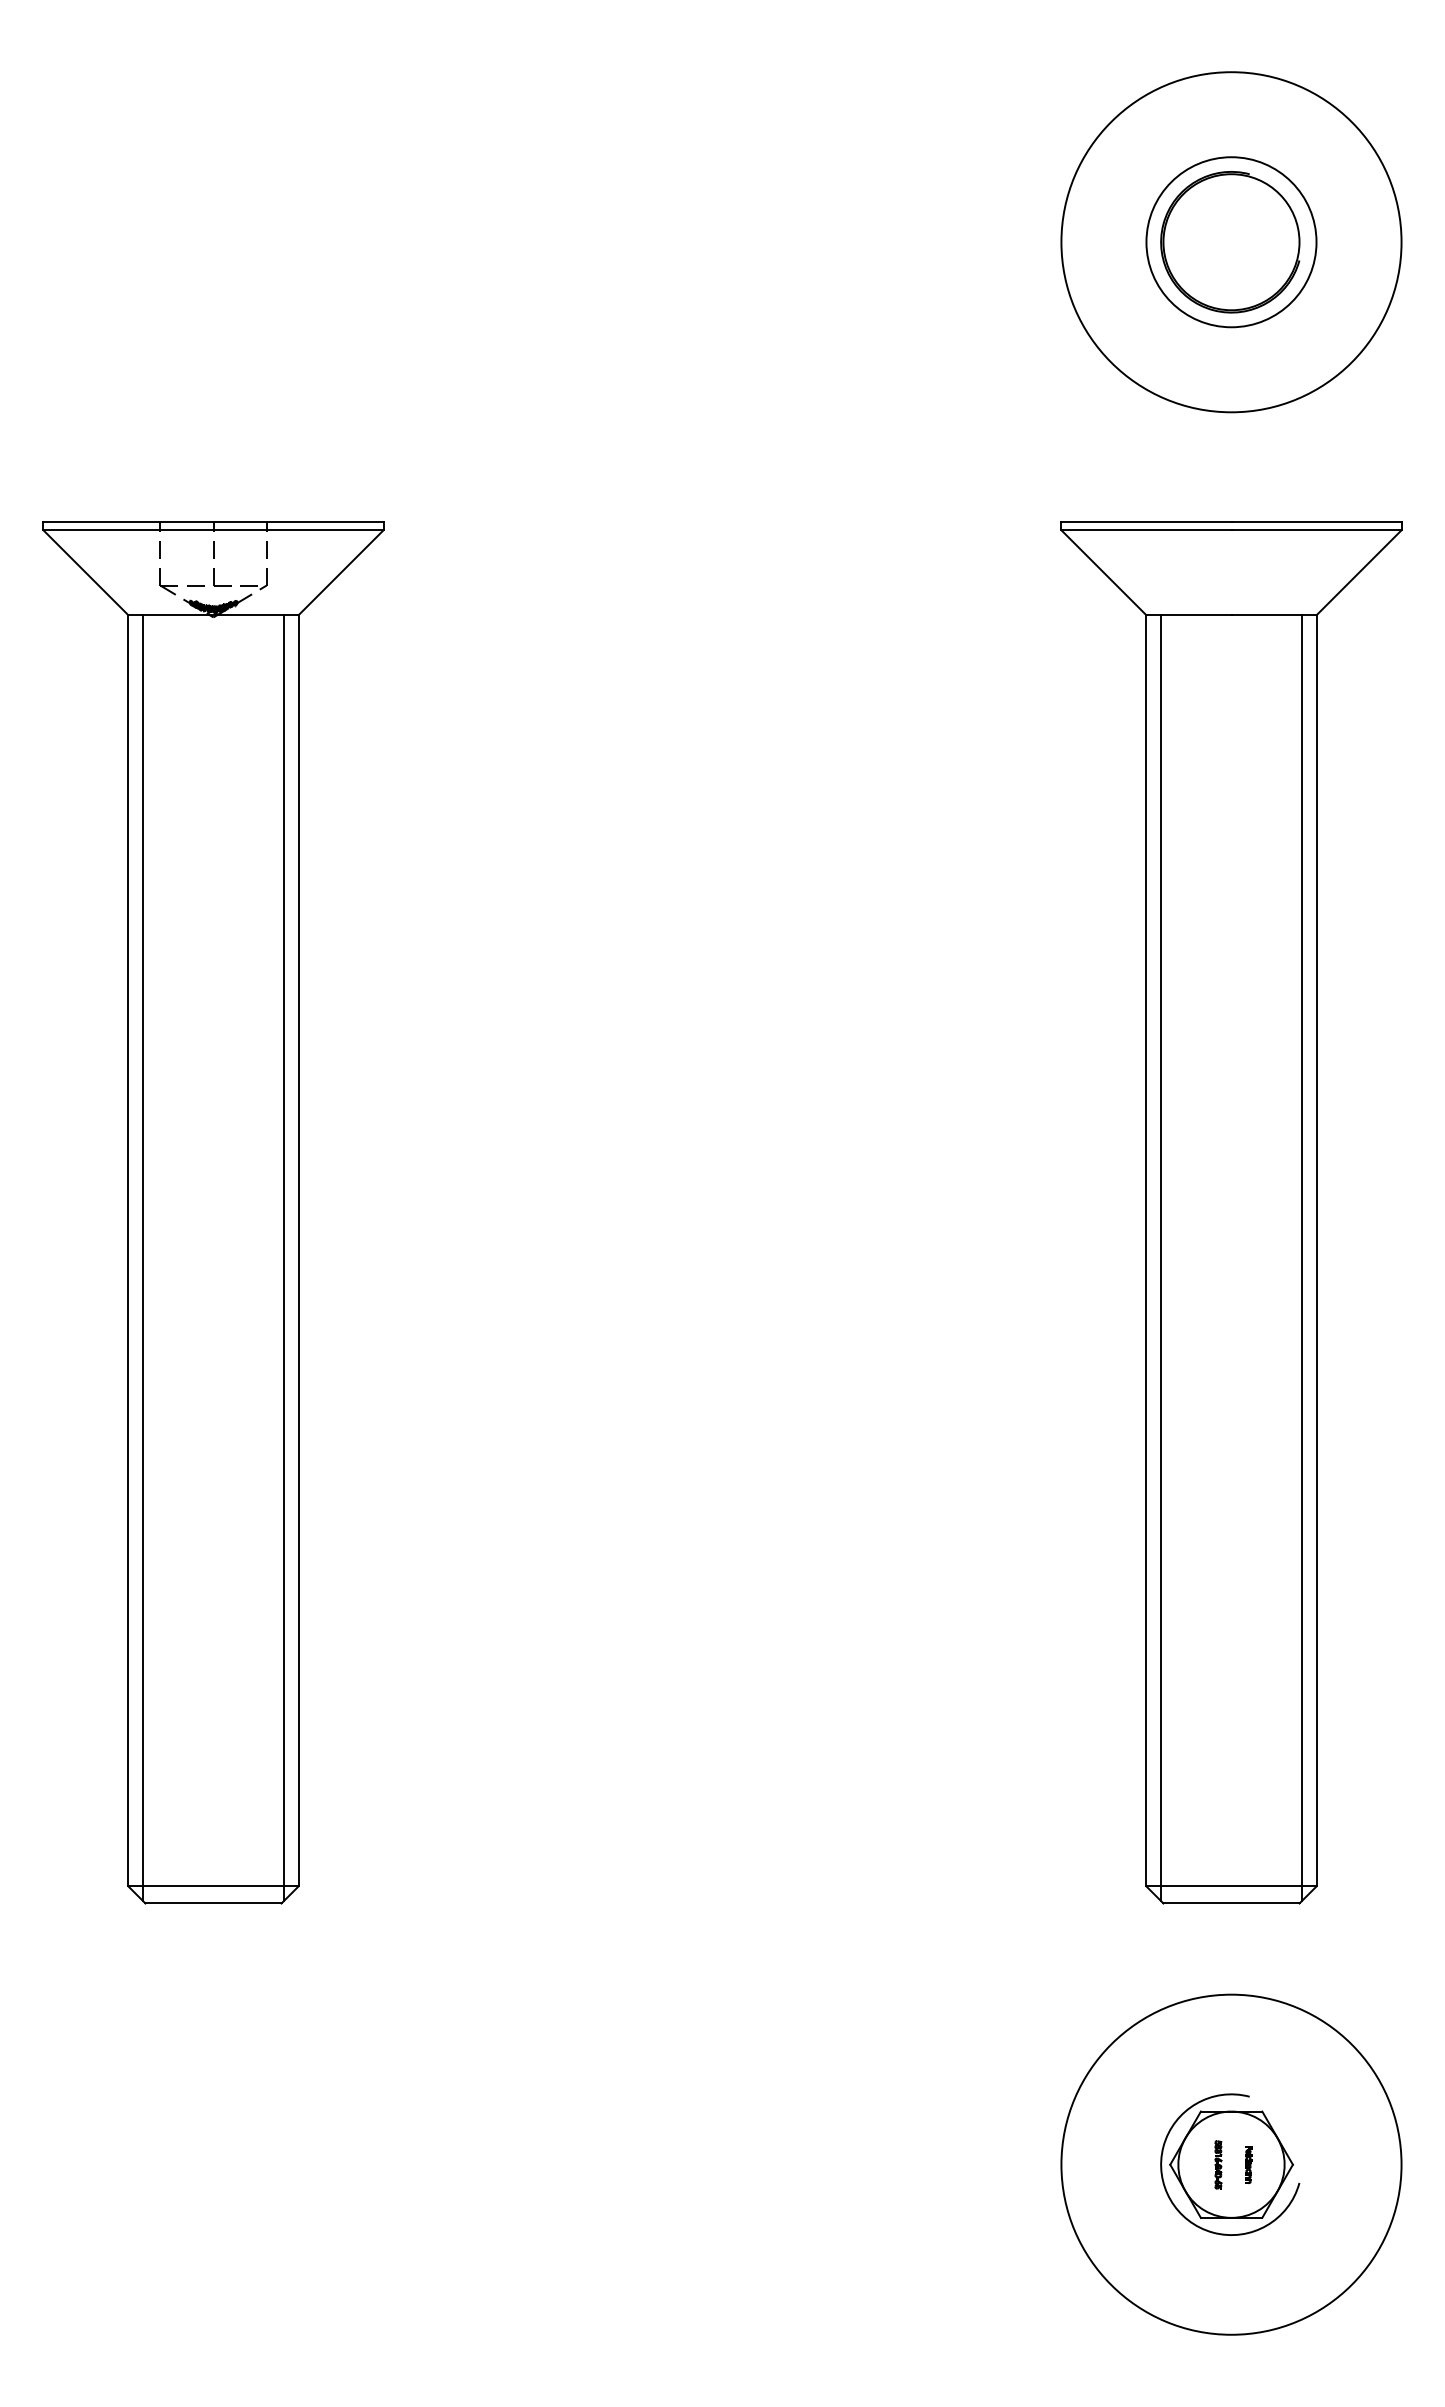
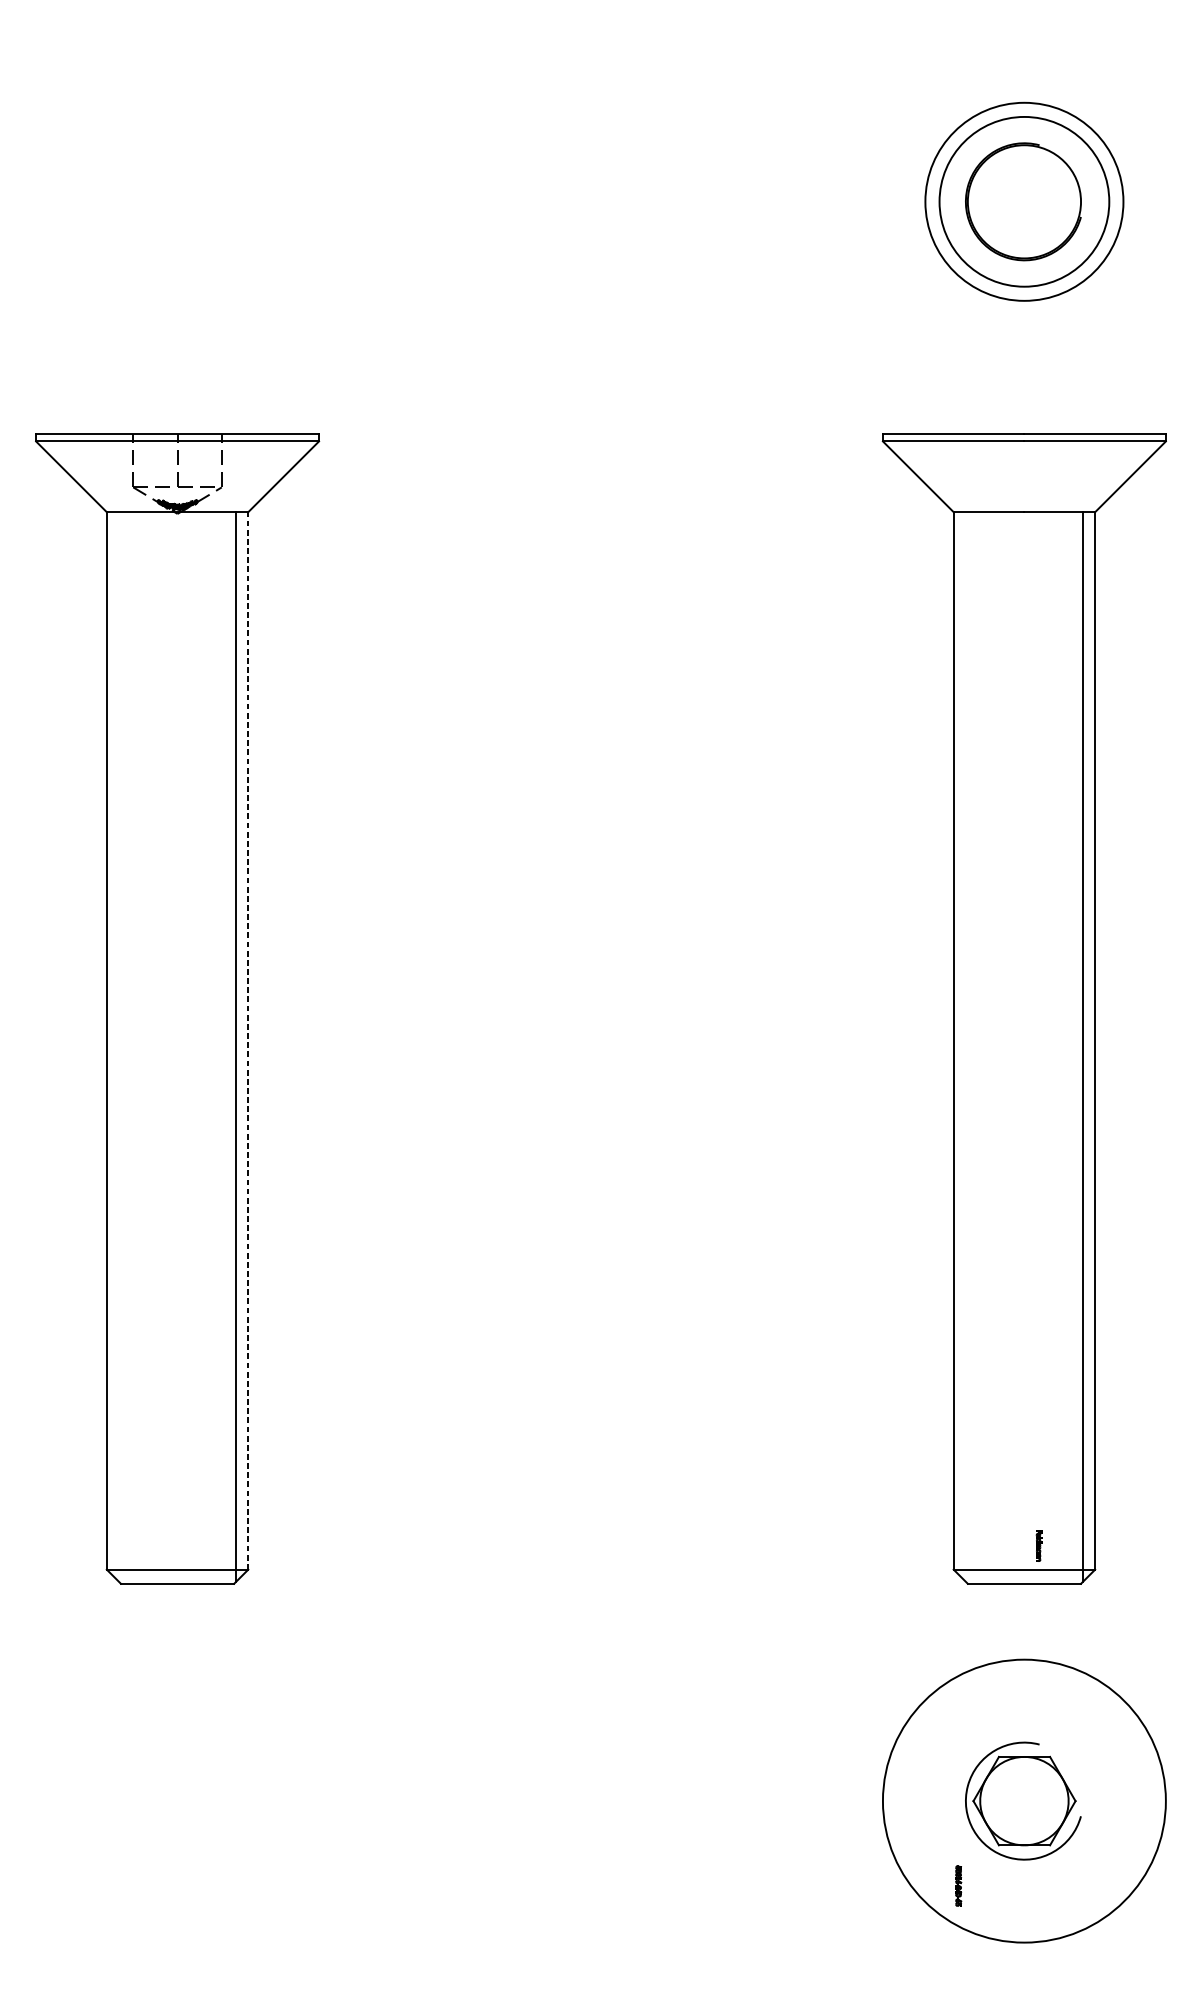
circle: (1231, 242) -> (1024, 202), size x0.6
circle: (1231, 242) -> (1024, 202), size x1.4
line: (298, 1250) -> (248, 1040), solid -> dashed
line: (143, 1258) -> (119, 1047), removed
line: (1161, 1258) -> (966, 1047), removed
part: (1218, 2164) -> (958, 1885), moved
part: (1248, 2164) -> (1038, 1545), moved

